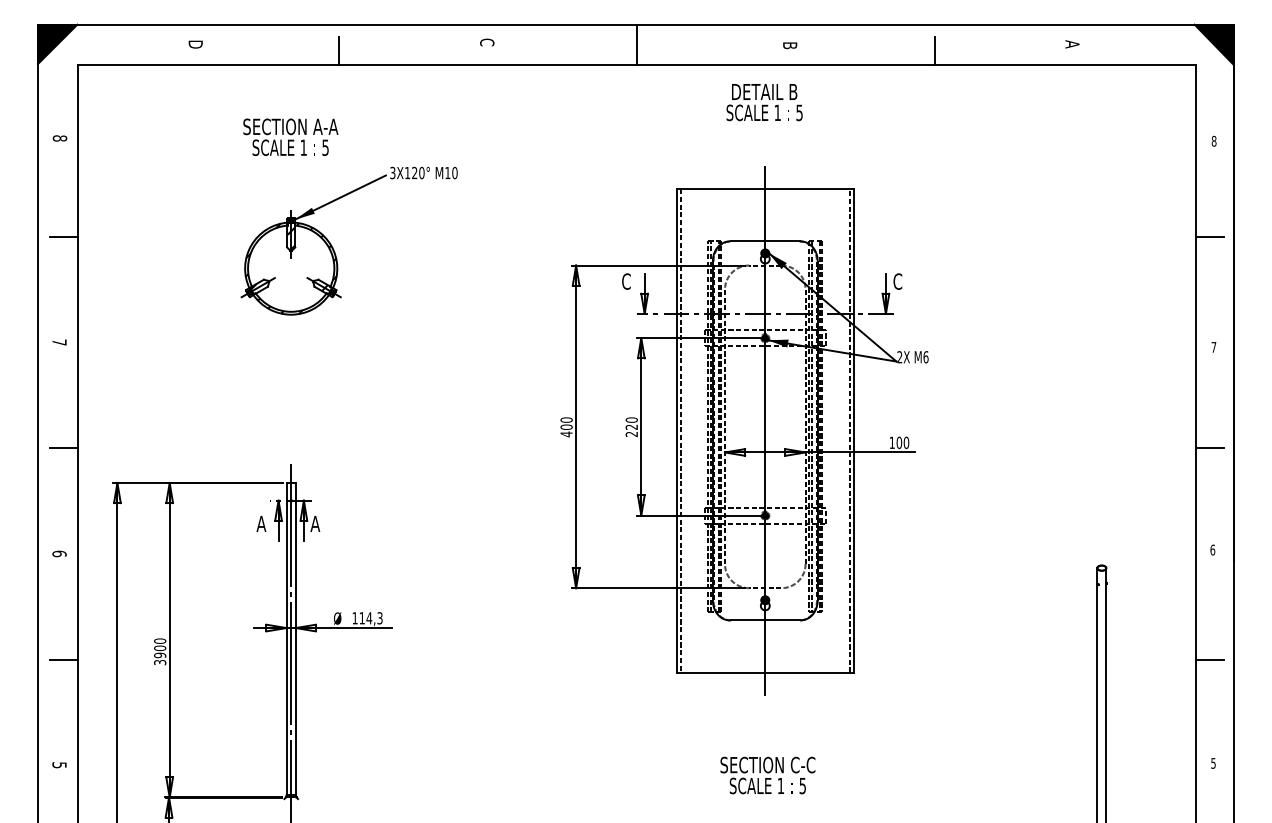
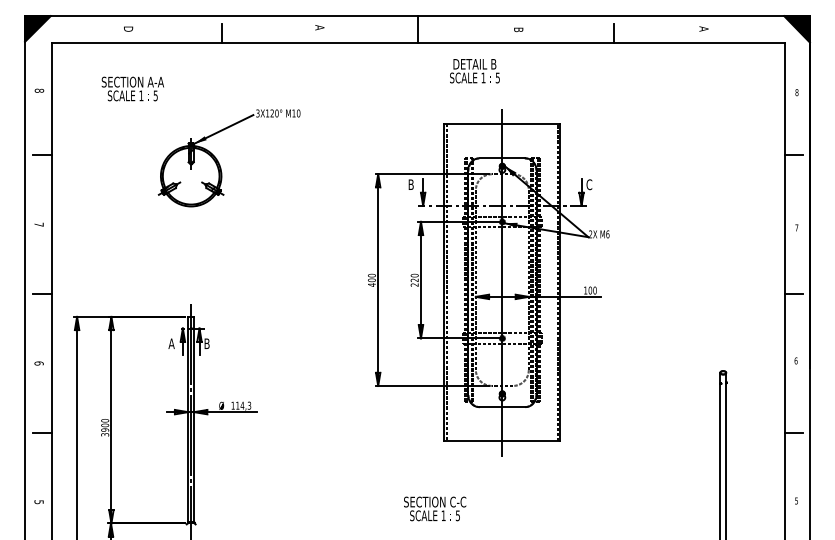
text: (486, 42) -> (319, 27), C -> A
text: (763, 102) -> (474, 71), moved
text: (290, 136) -> (132, 88), moved
text: (626, 281) -> (411, 184), C -> B
text: (316, 523) -> (207, 343), A -> B
text: (768, 774) -> (435, 508), moved

